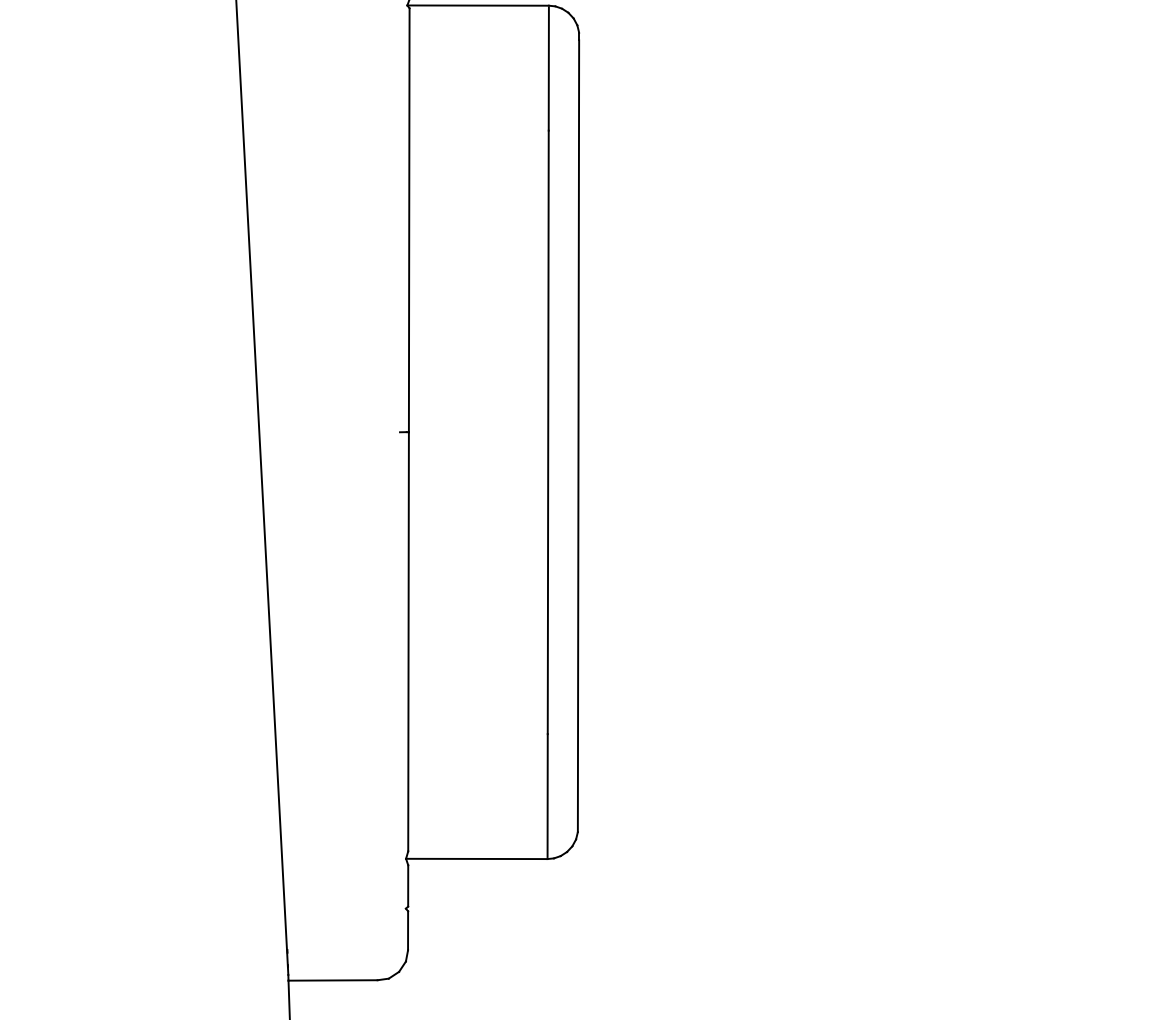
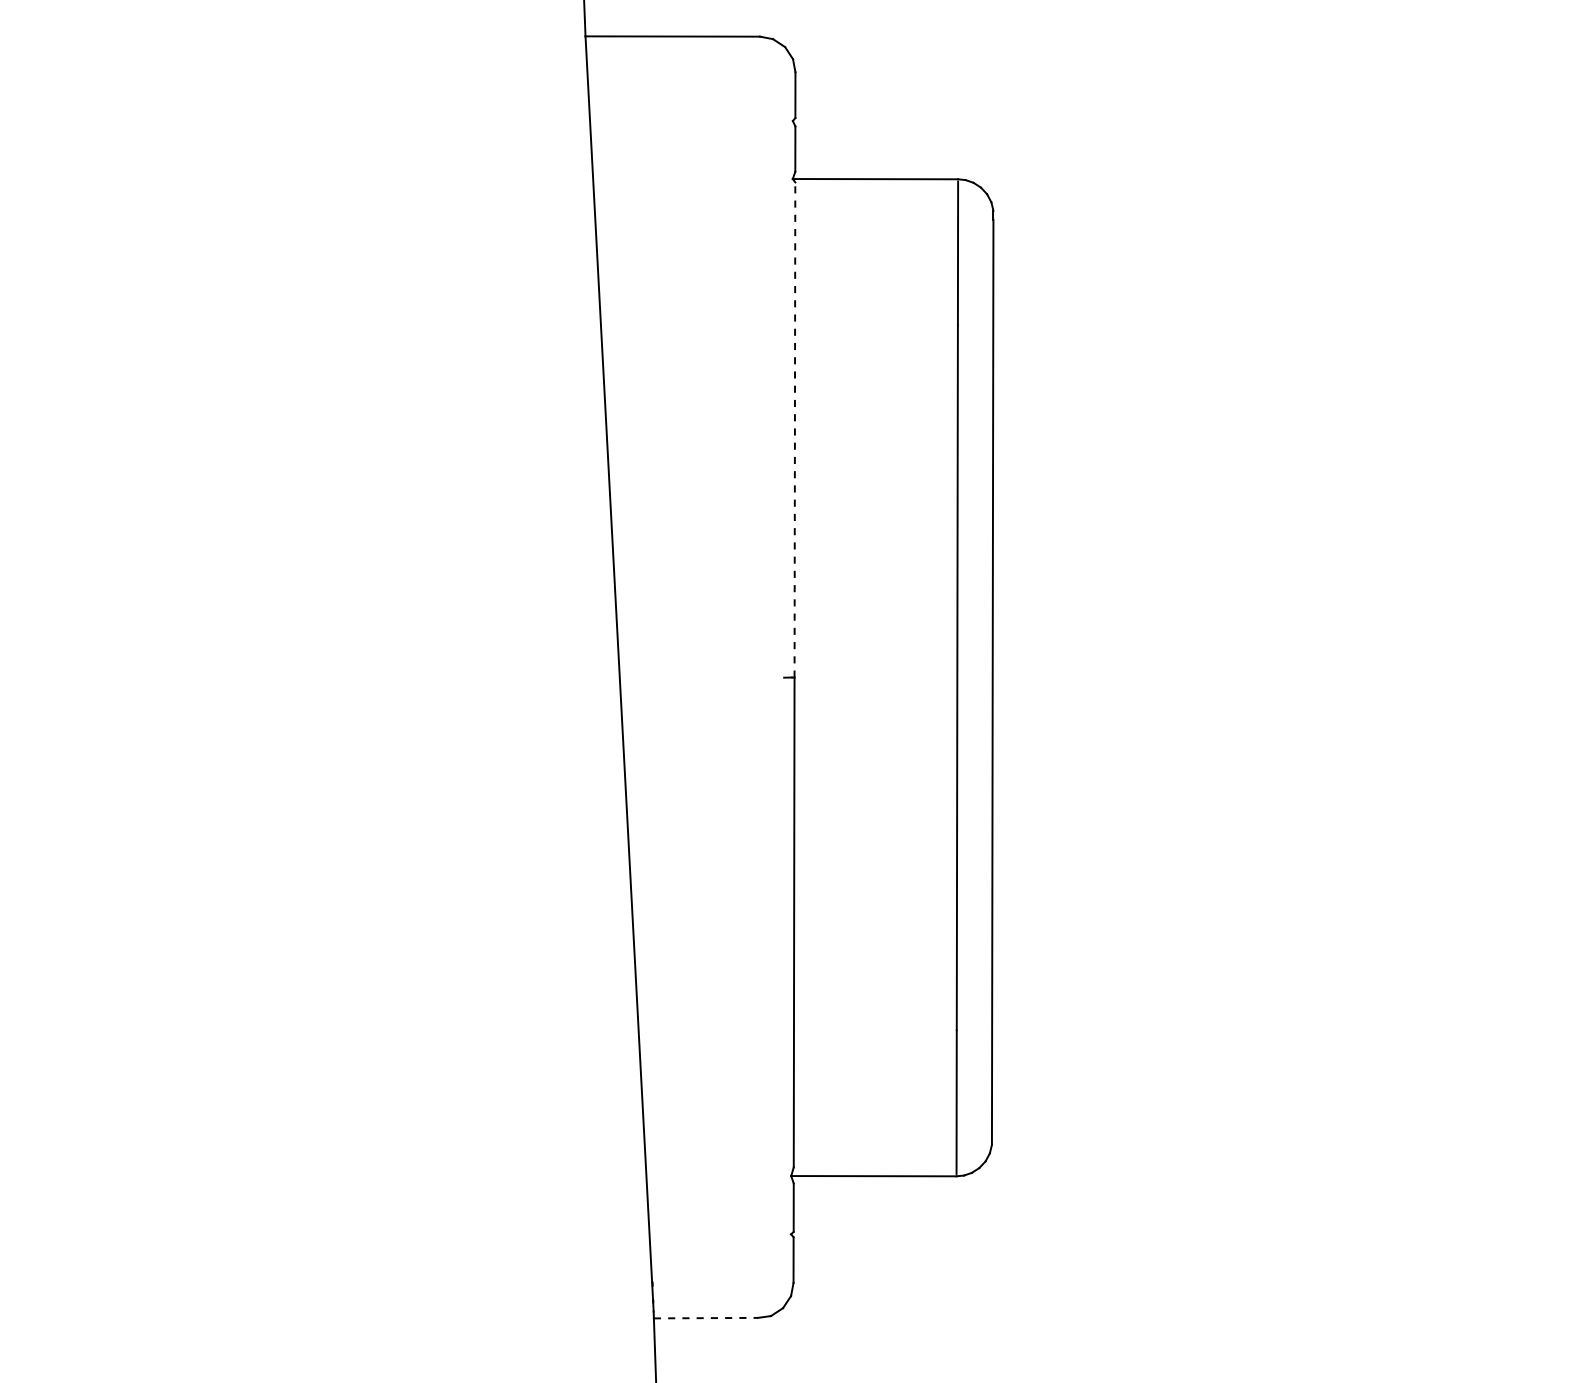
line: (408, 220) -> (794, 430), solid -> dashed
line: (333, 980) -> (706, 1318), solid -> dashed

